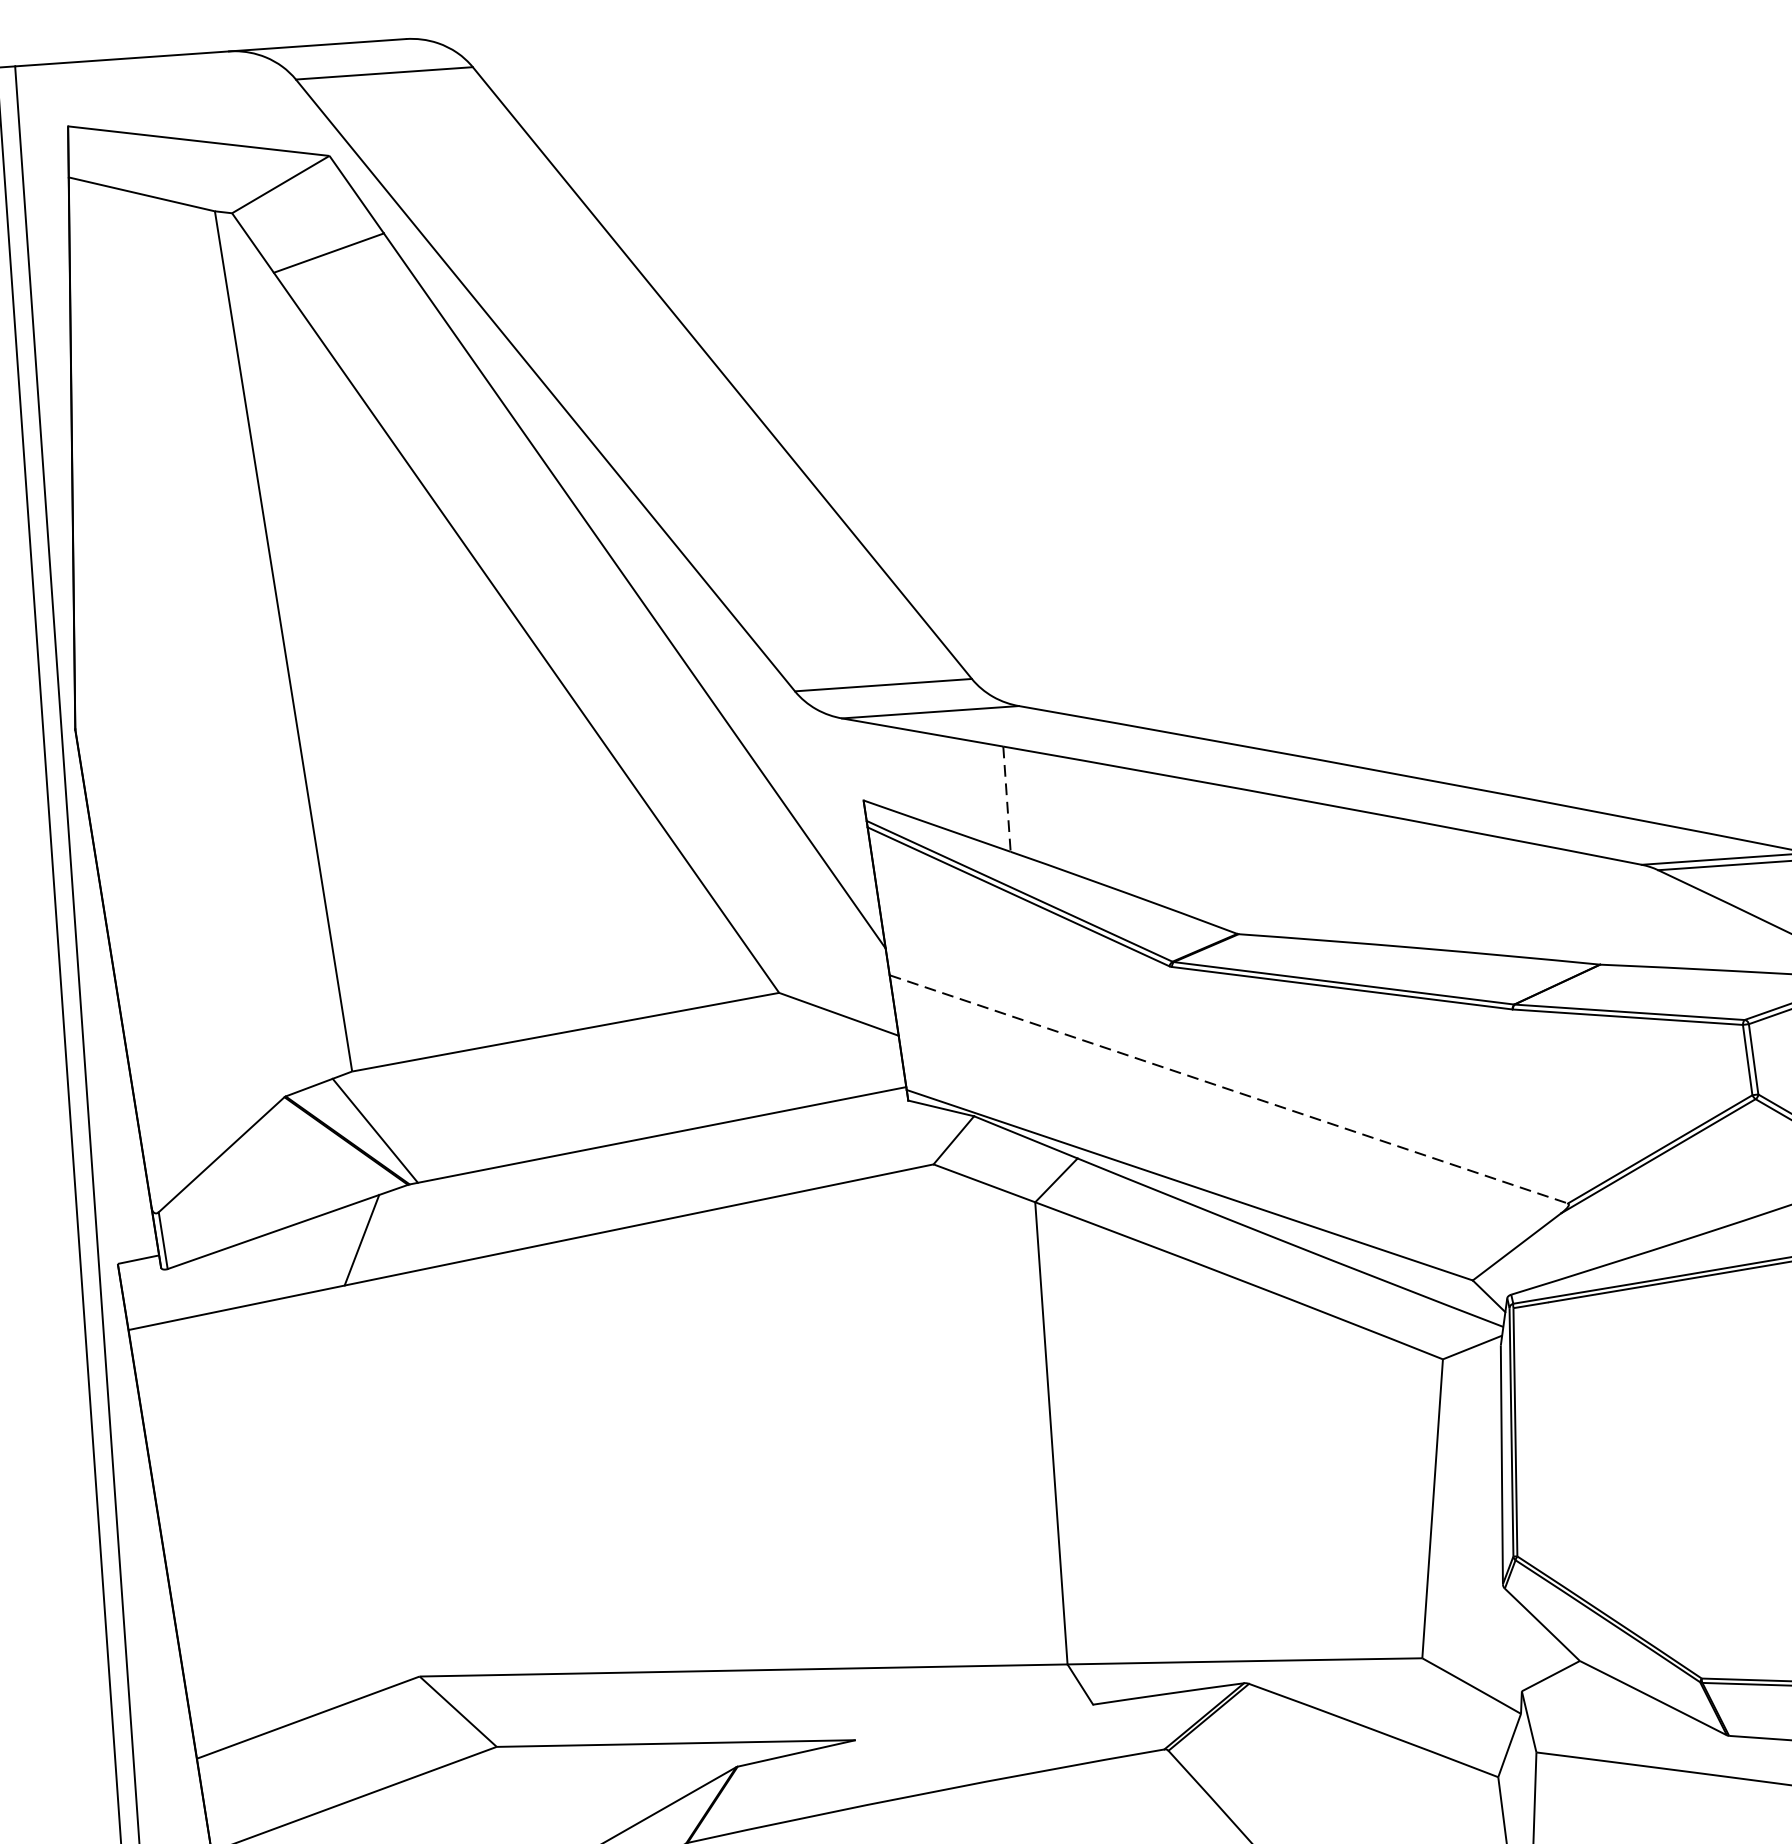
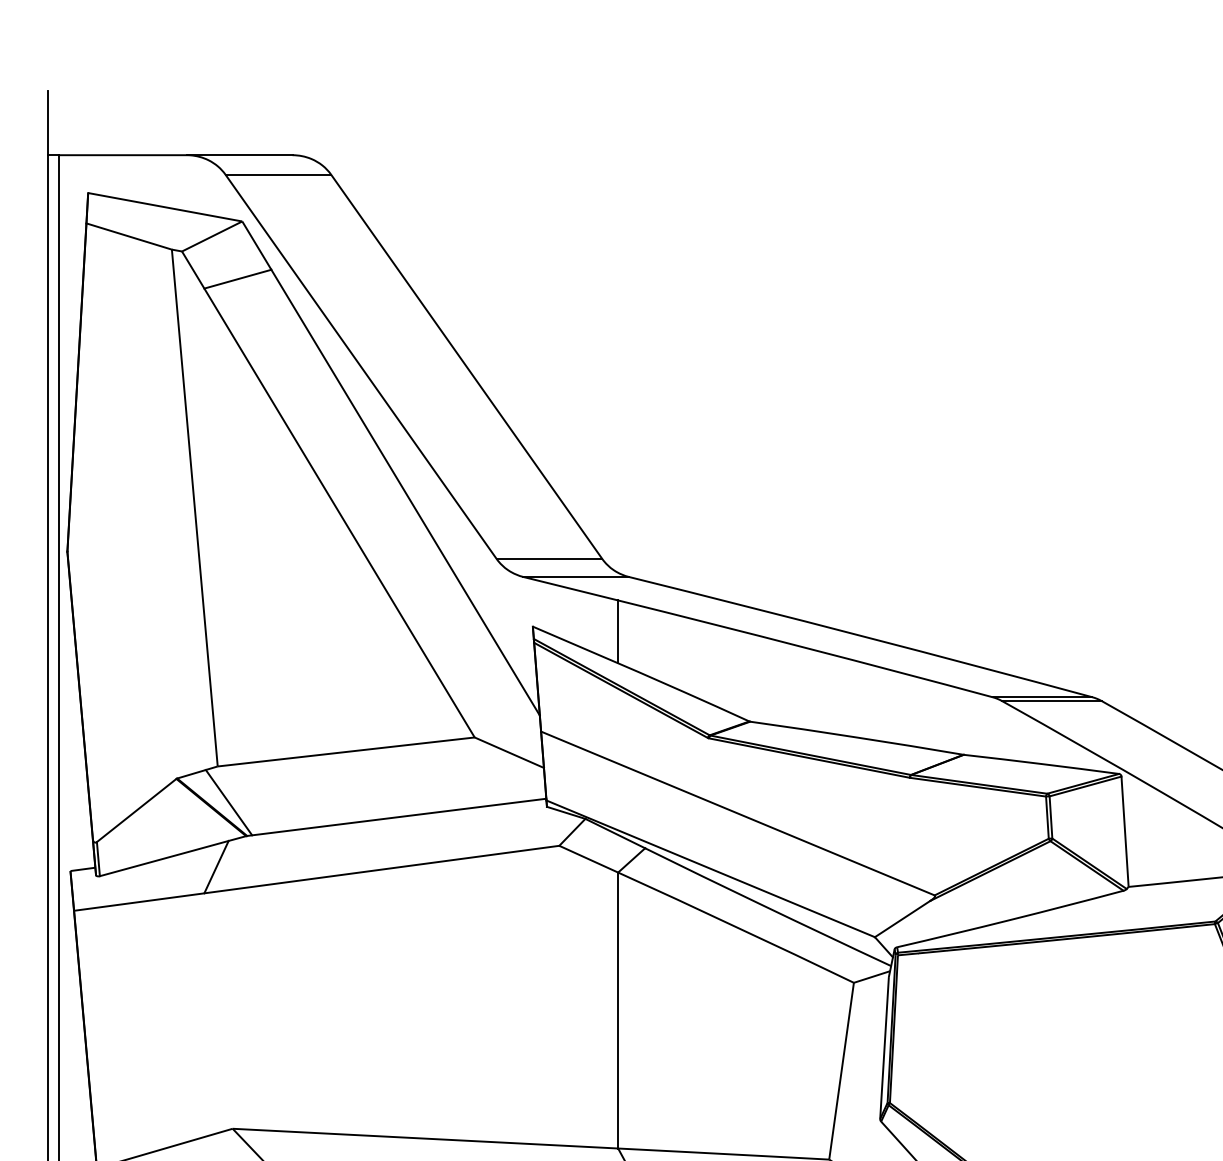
line: (1007, 800) -> (618, 632), dashed -> solid
line: (1229, 1089) -> (738, 813), dashed -> solid

